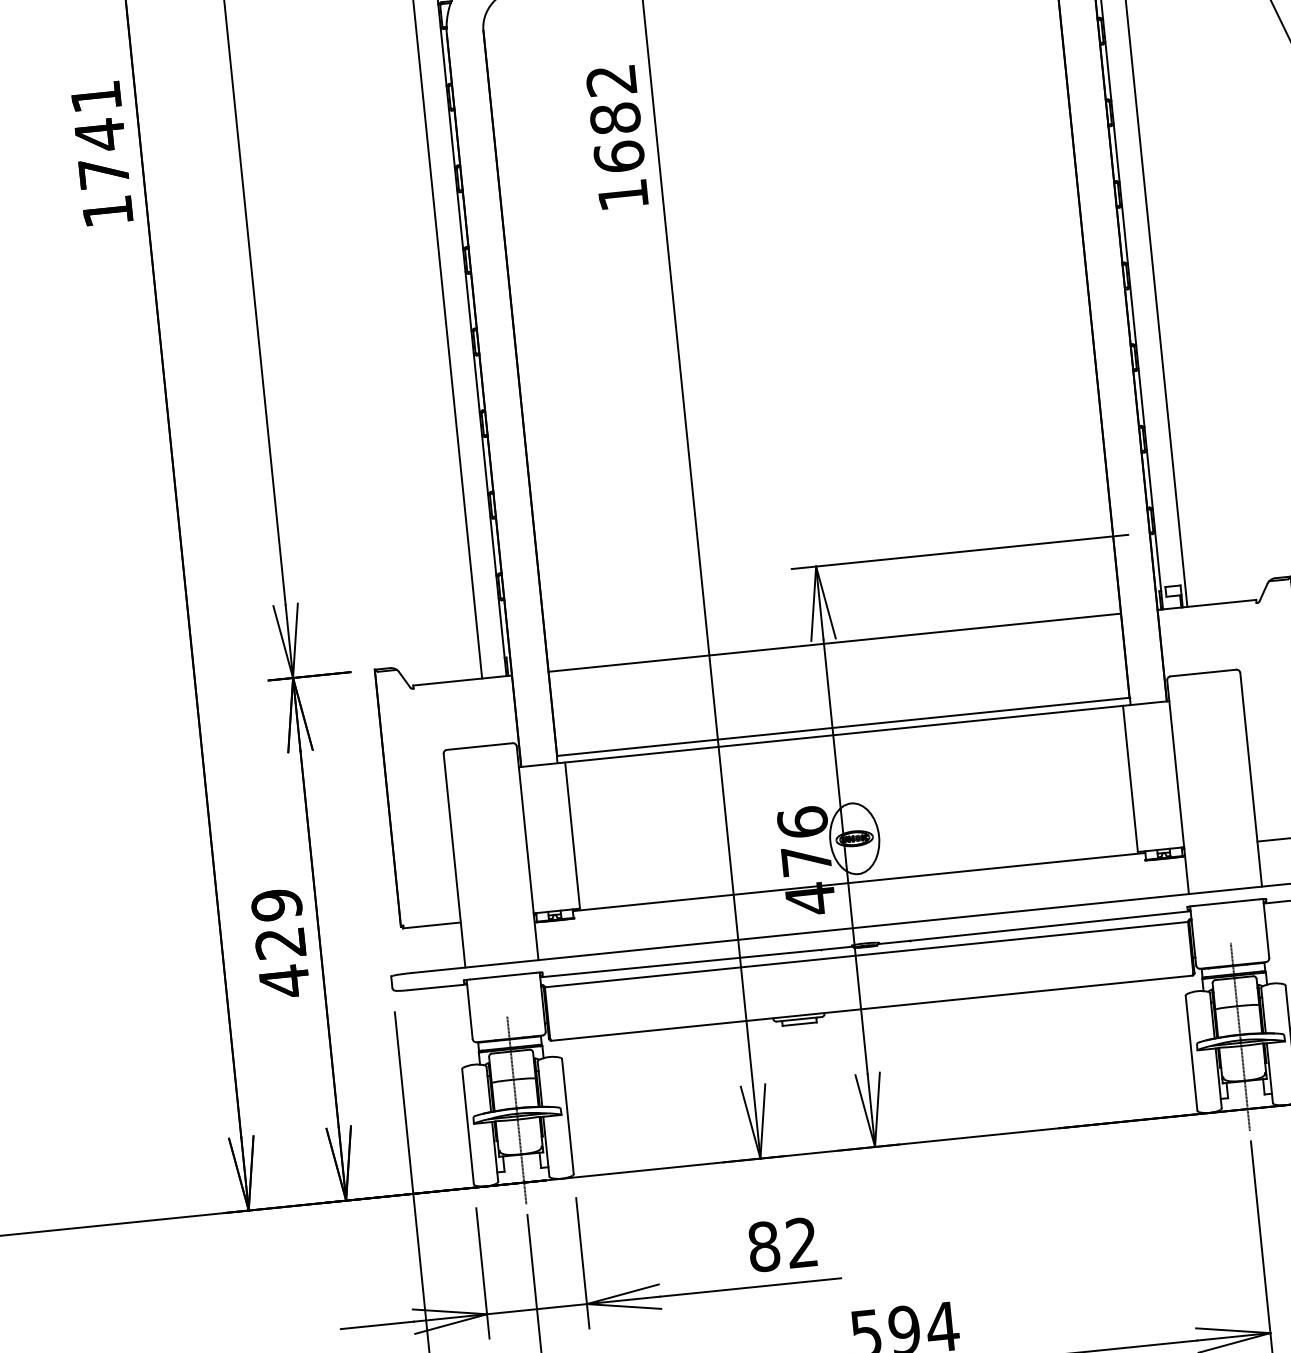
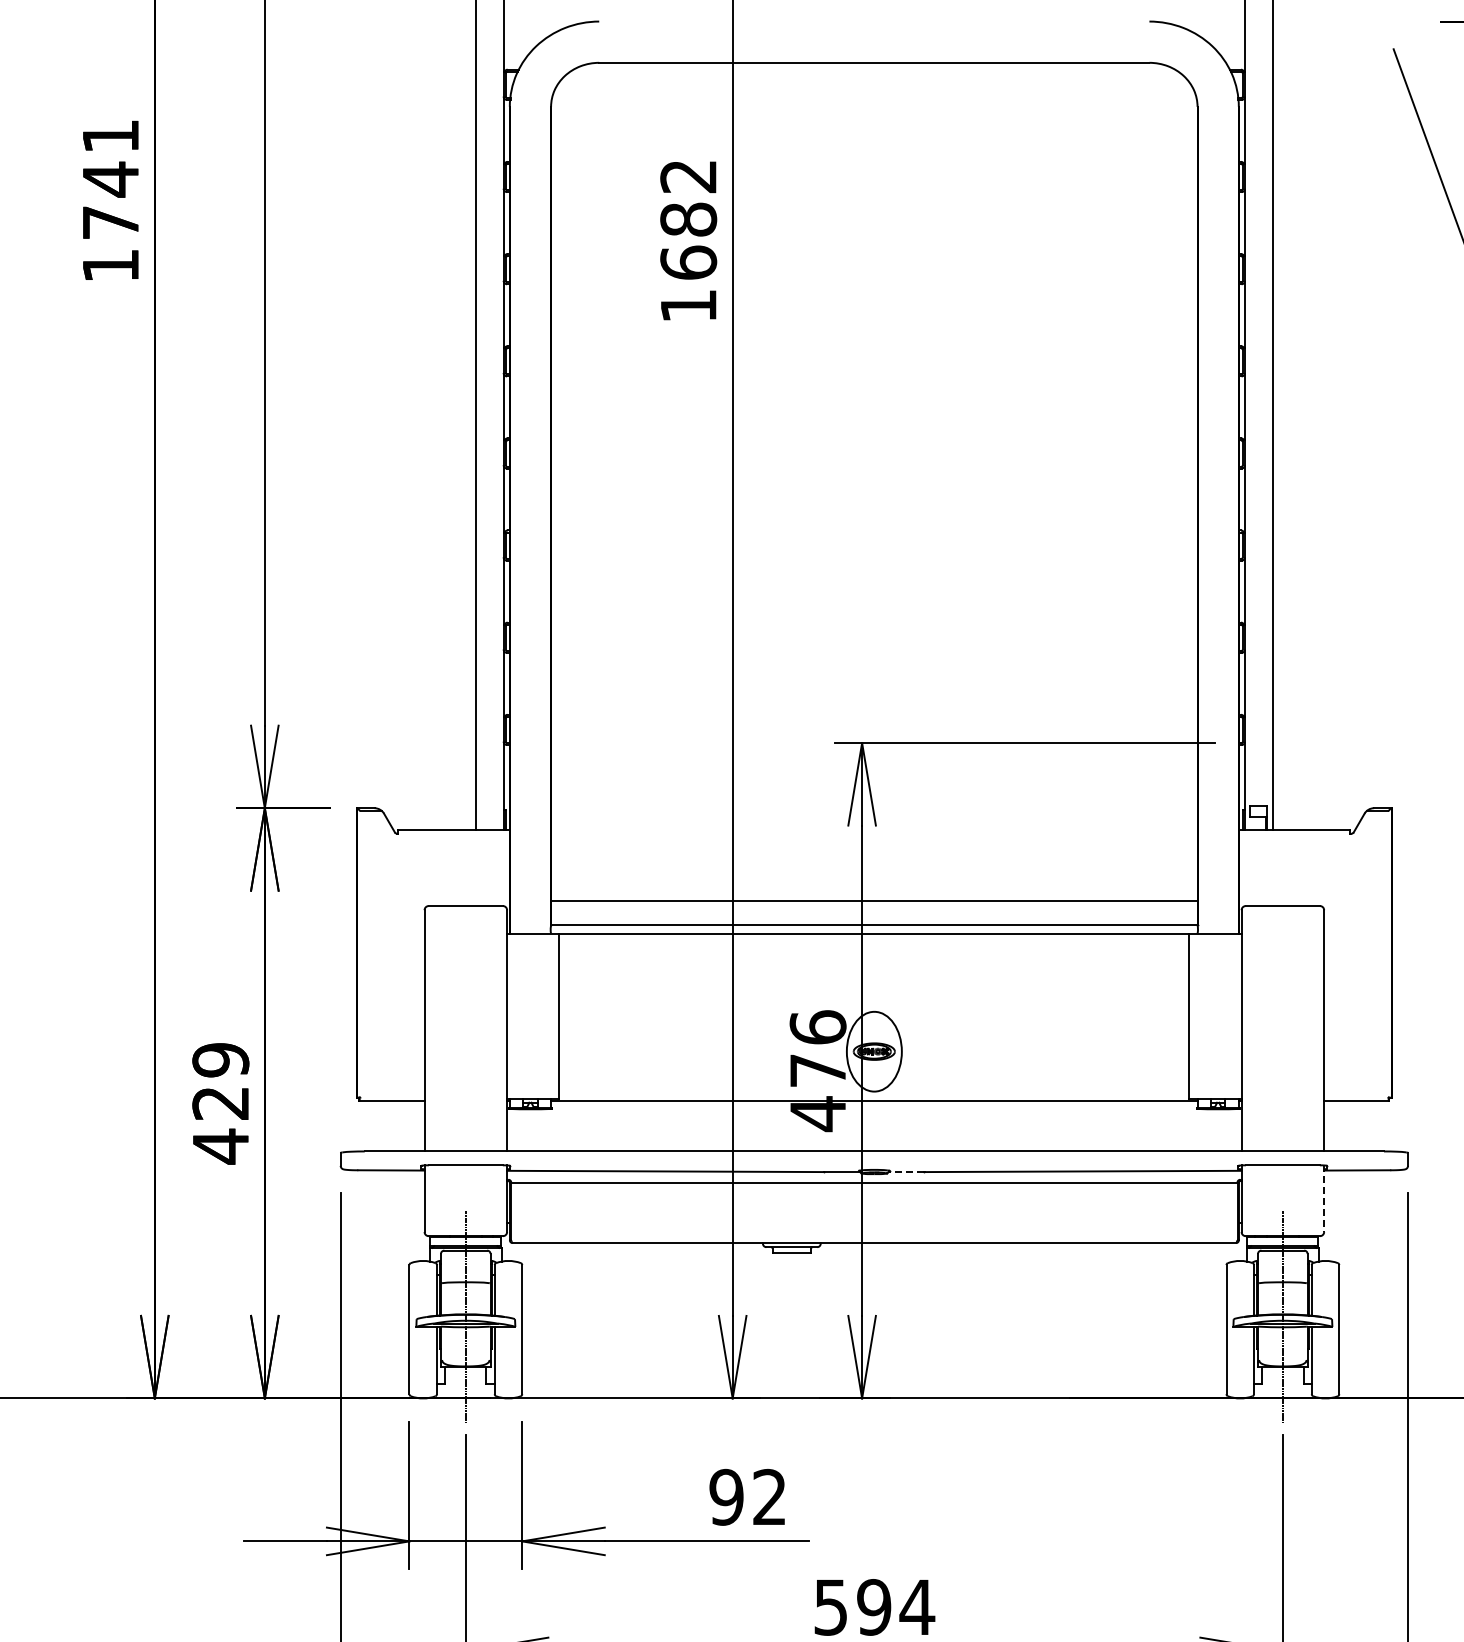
line: (834, 642) -> (874, 901), moved
line: (1266, 929) -> (1324, 1199), solid -> dashed
line: (894, 942) -> (906, 1172), solid -> dashed
text: (763, 1246) -> (726, 1497), 82 -> 92

